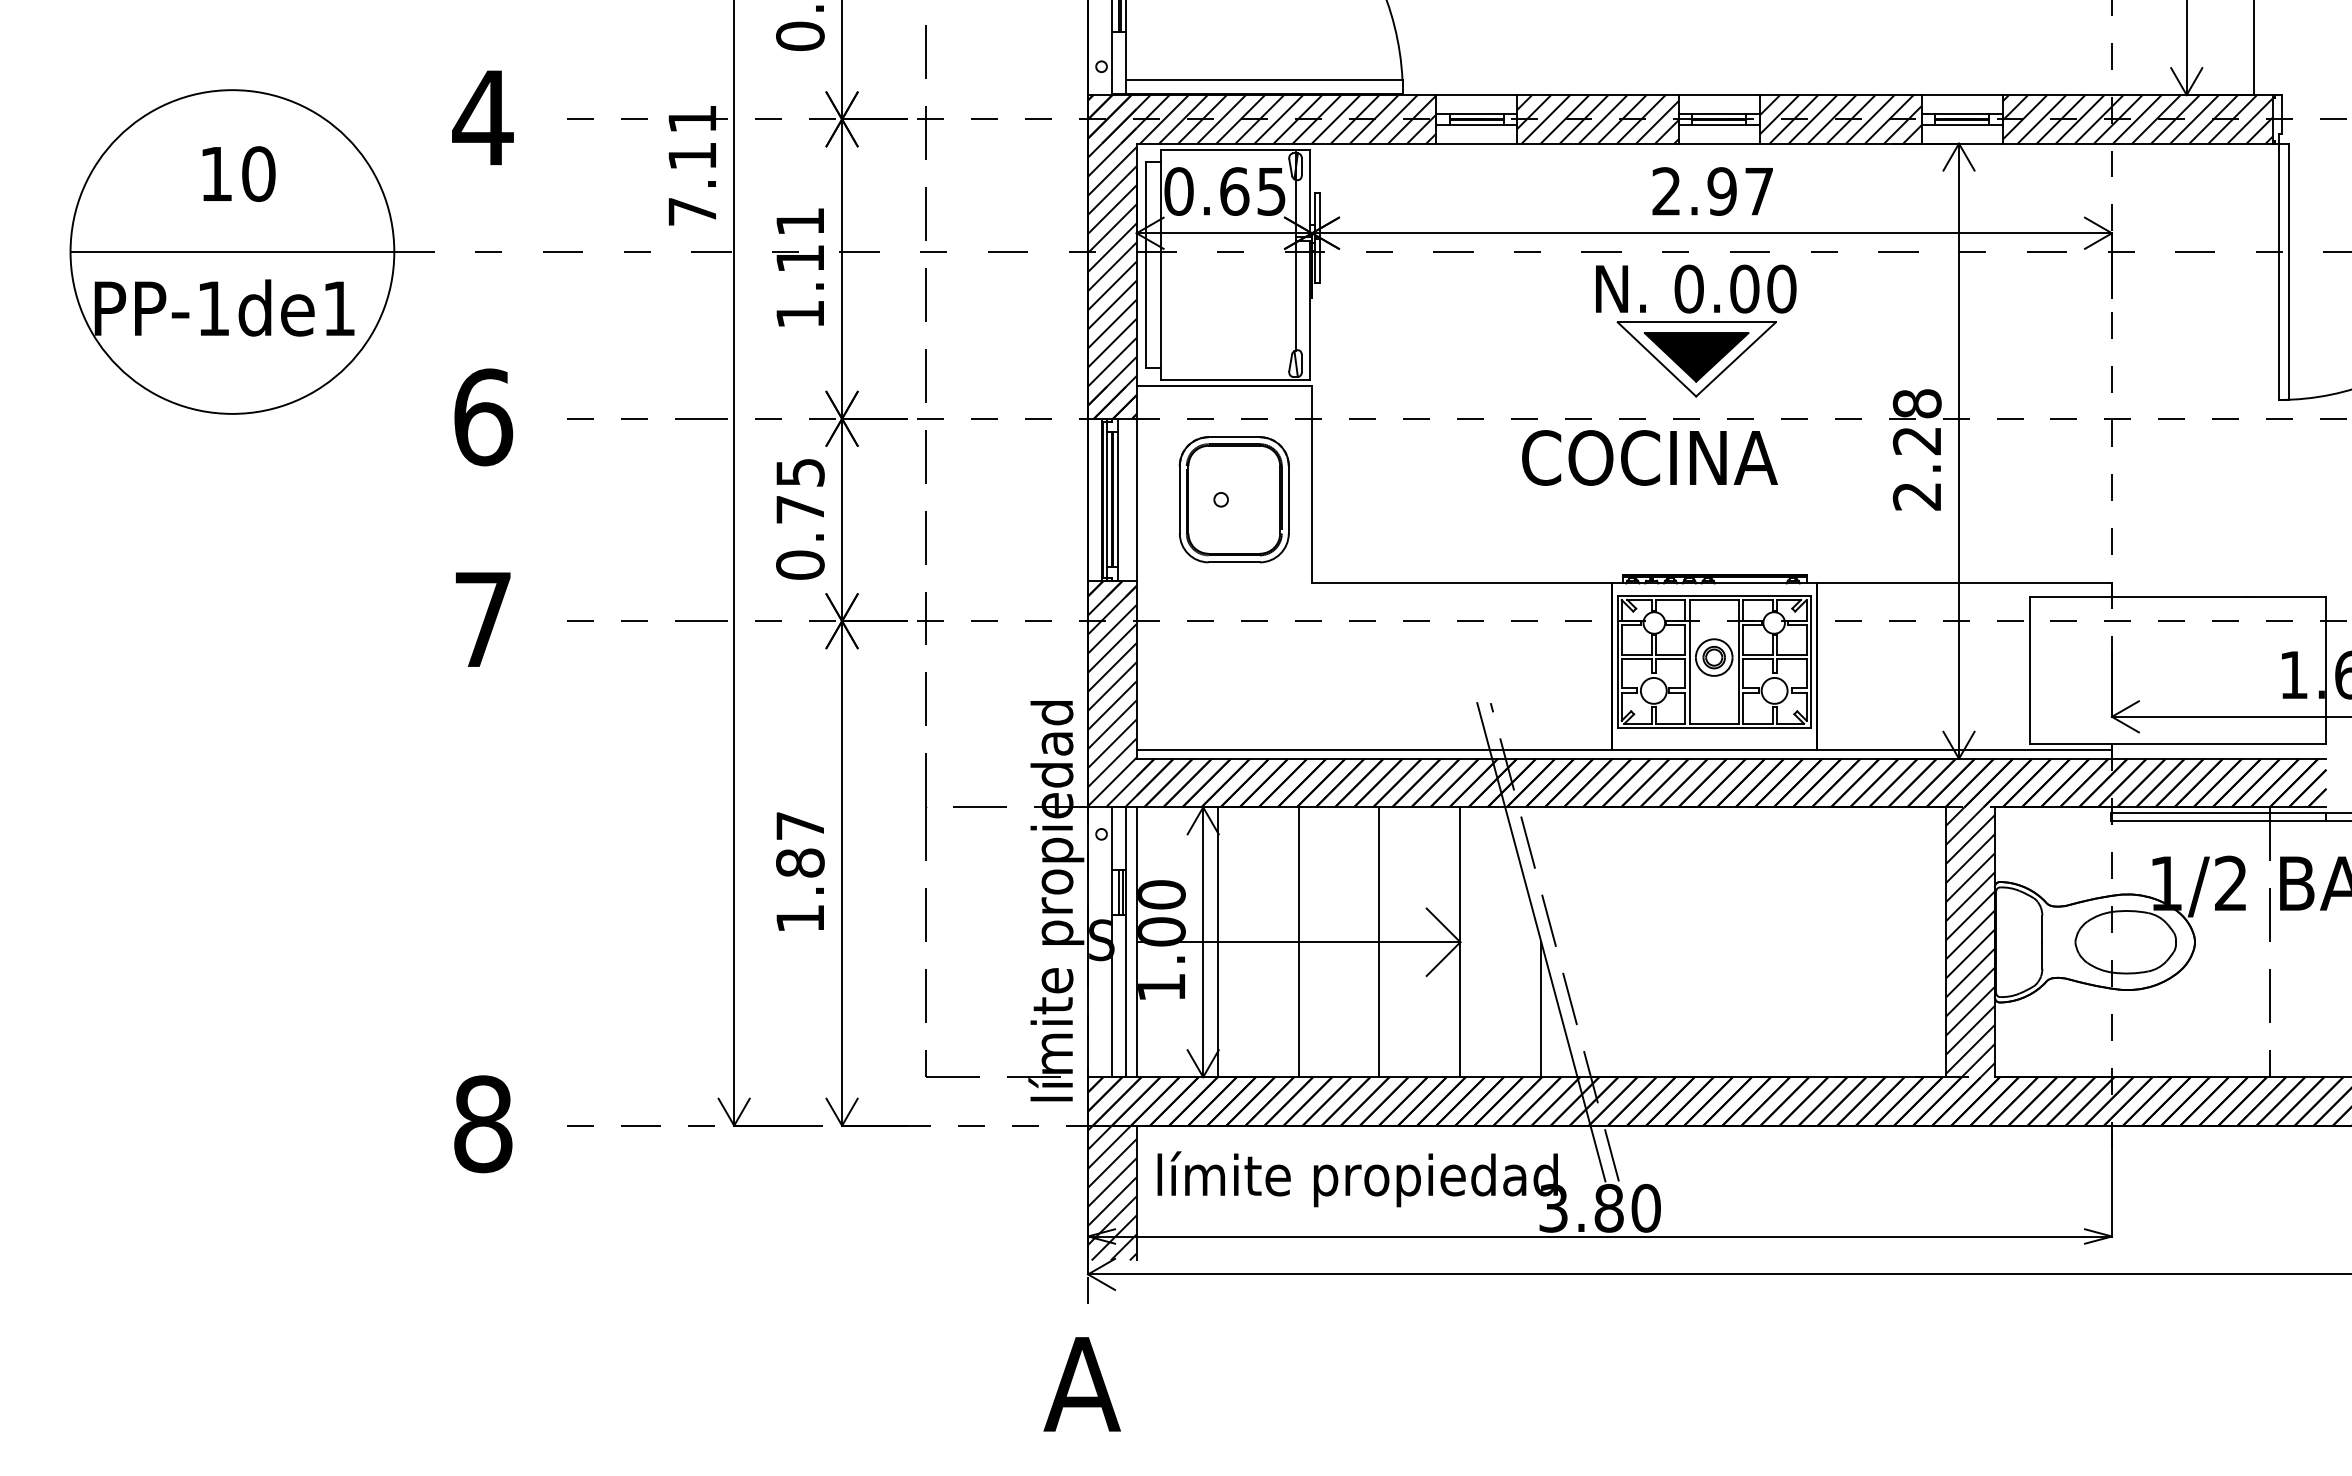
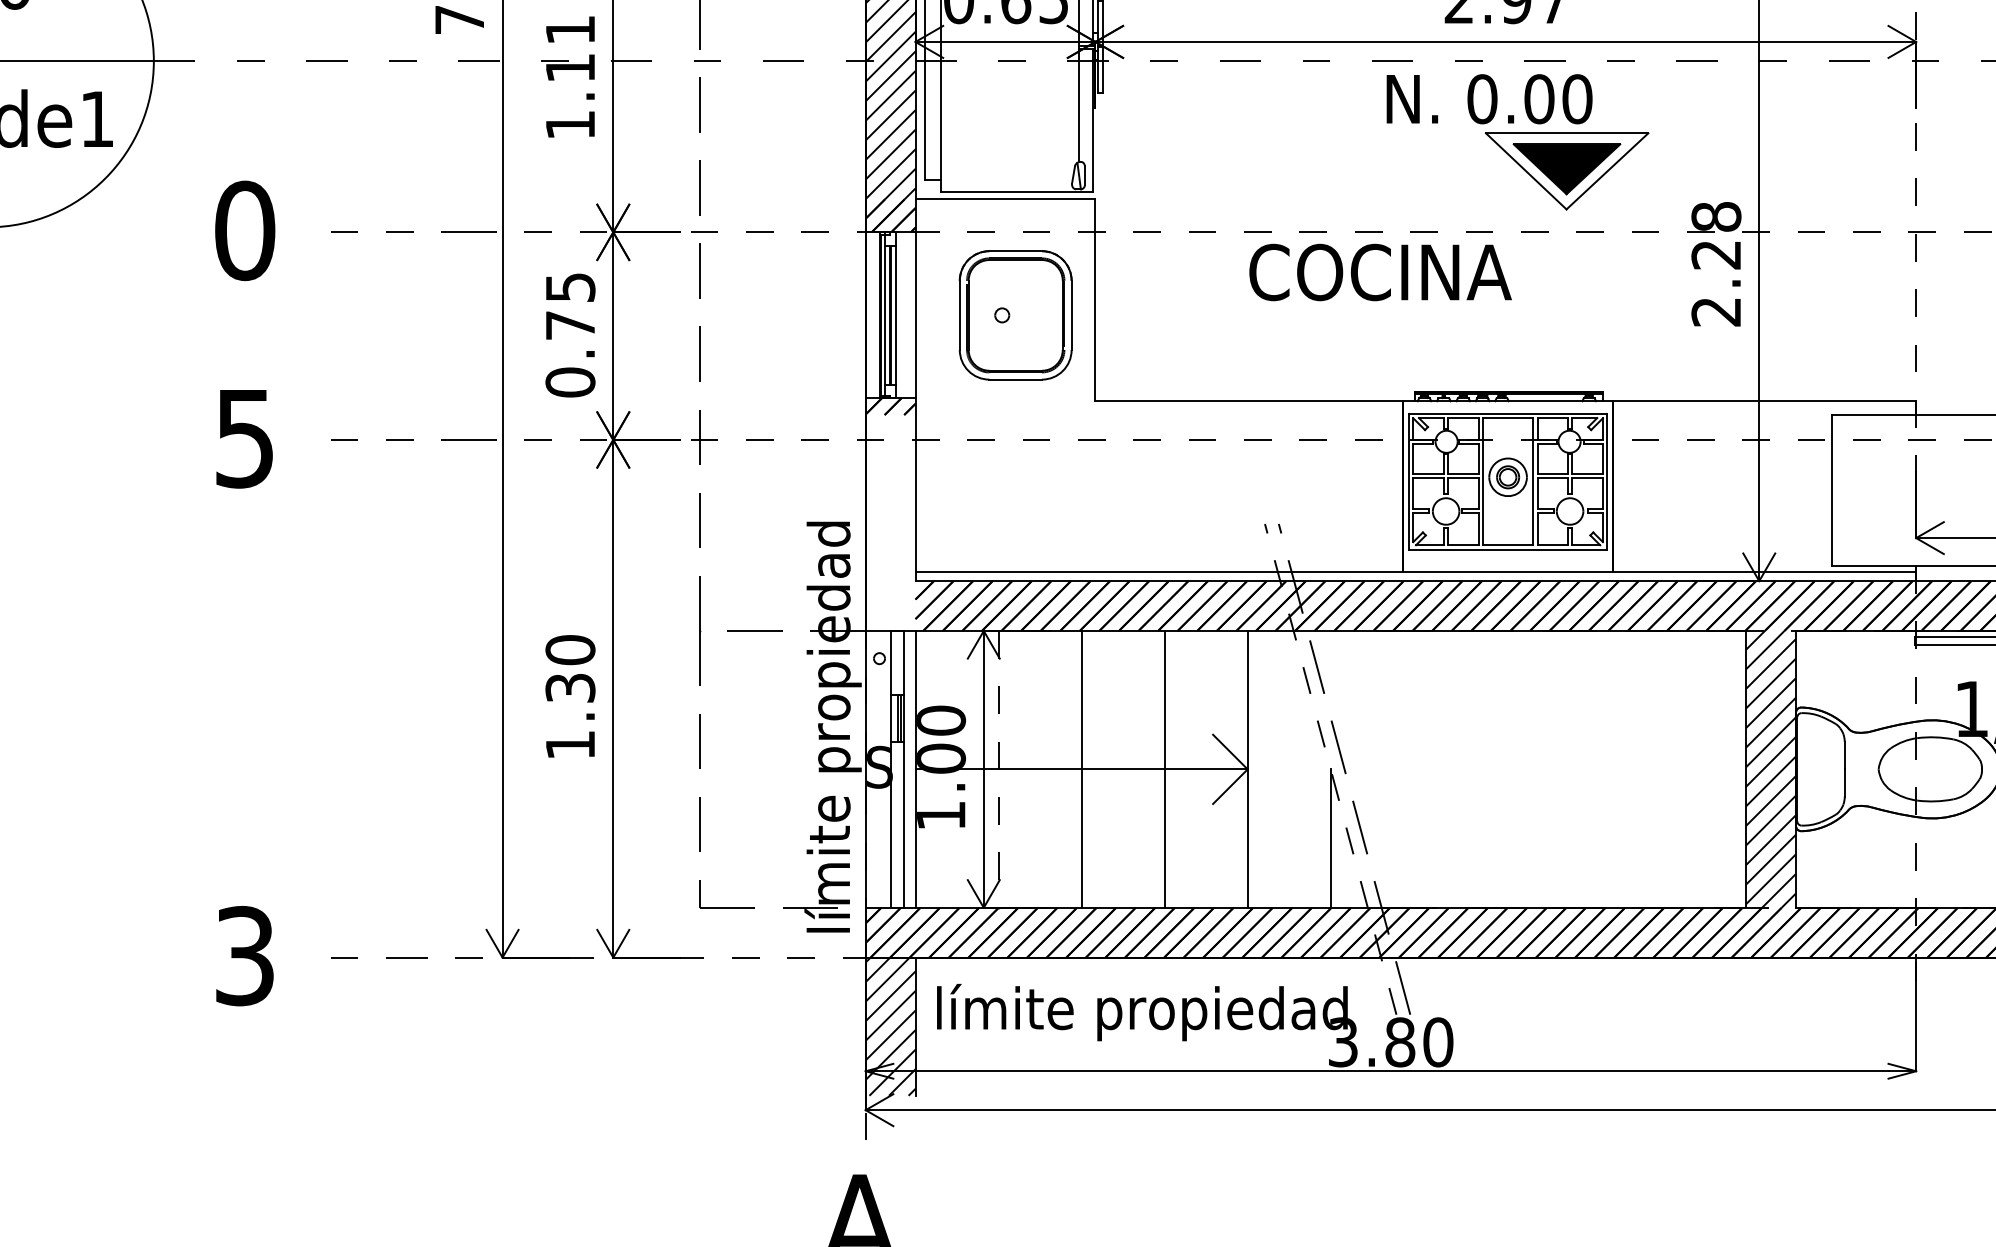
part: (1696, 359) -> (1566, 171), moved
text: (483, 417) -> (245, 230), 6 -> 0
text: (1649, 457) -> (1380, 272), moved
text: (482, 620) -> (244, 439), 7 -> 5
hatch: (1112, 701) -> (890, 522), removed
text: (800, 844) -> (570, 669), 1.87 -> 1.30
line: (1217, 942) -> (998, 769), solid -> dashed
line: (1541, 942) -> (1330, 769), solid -> dashed
text: (483, 1124) -> (245, 956), 8 -> 3

